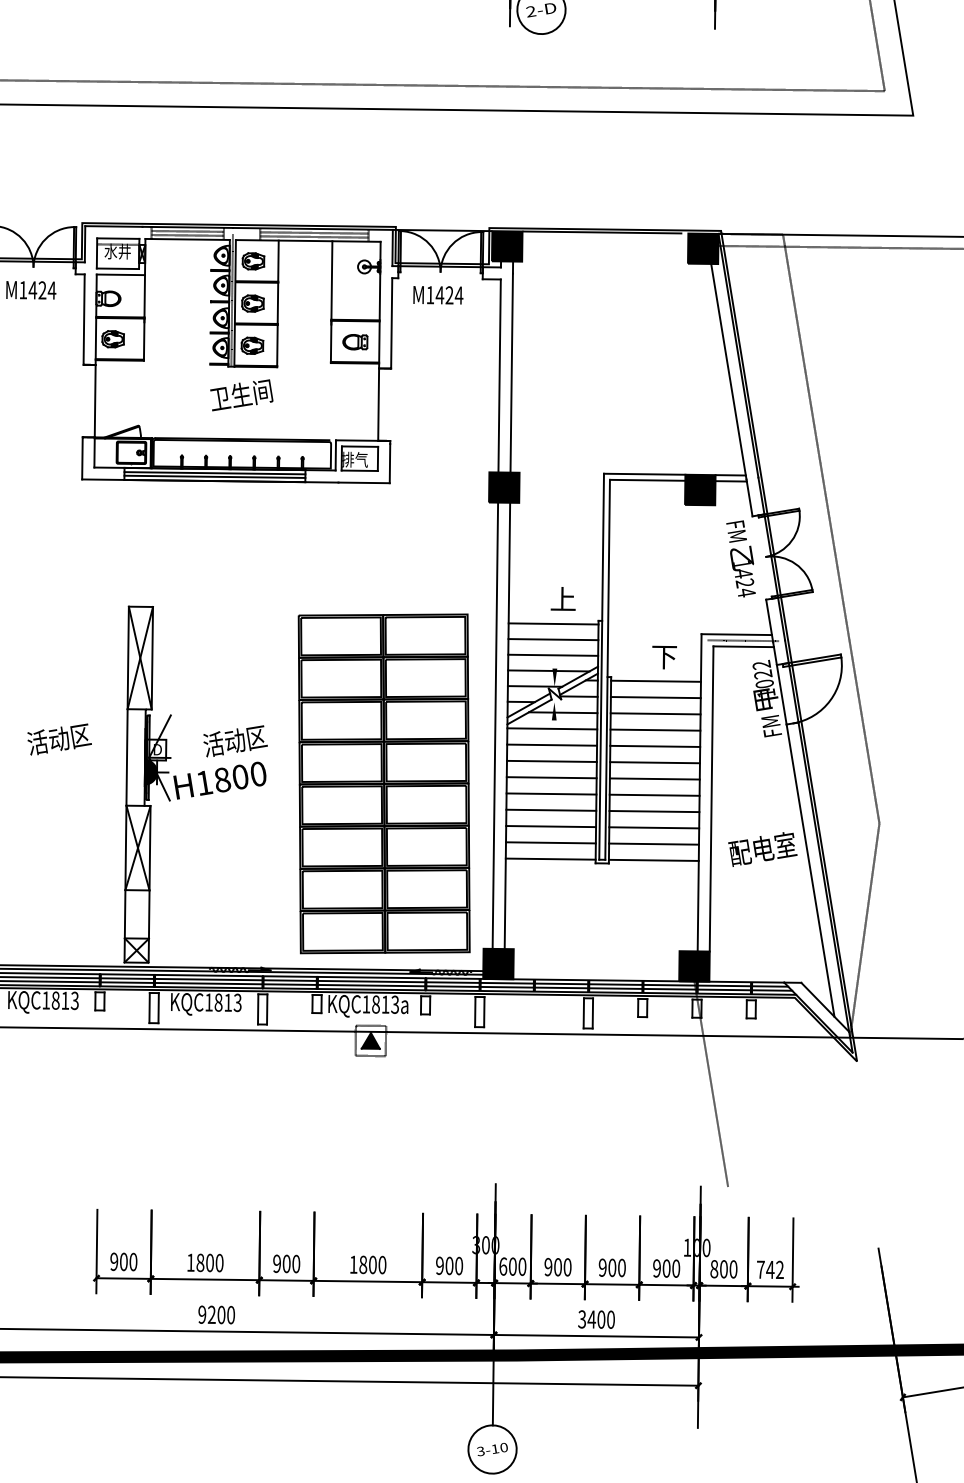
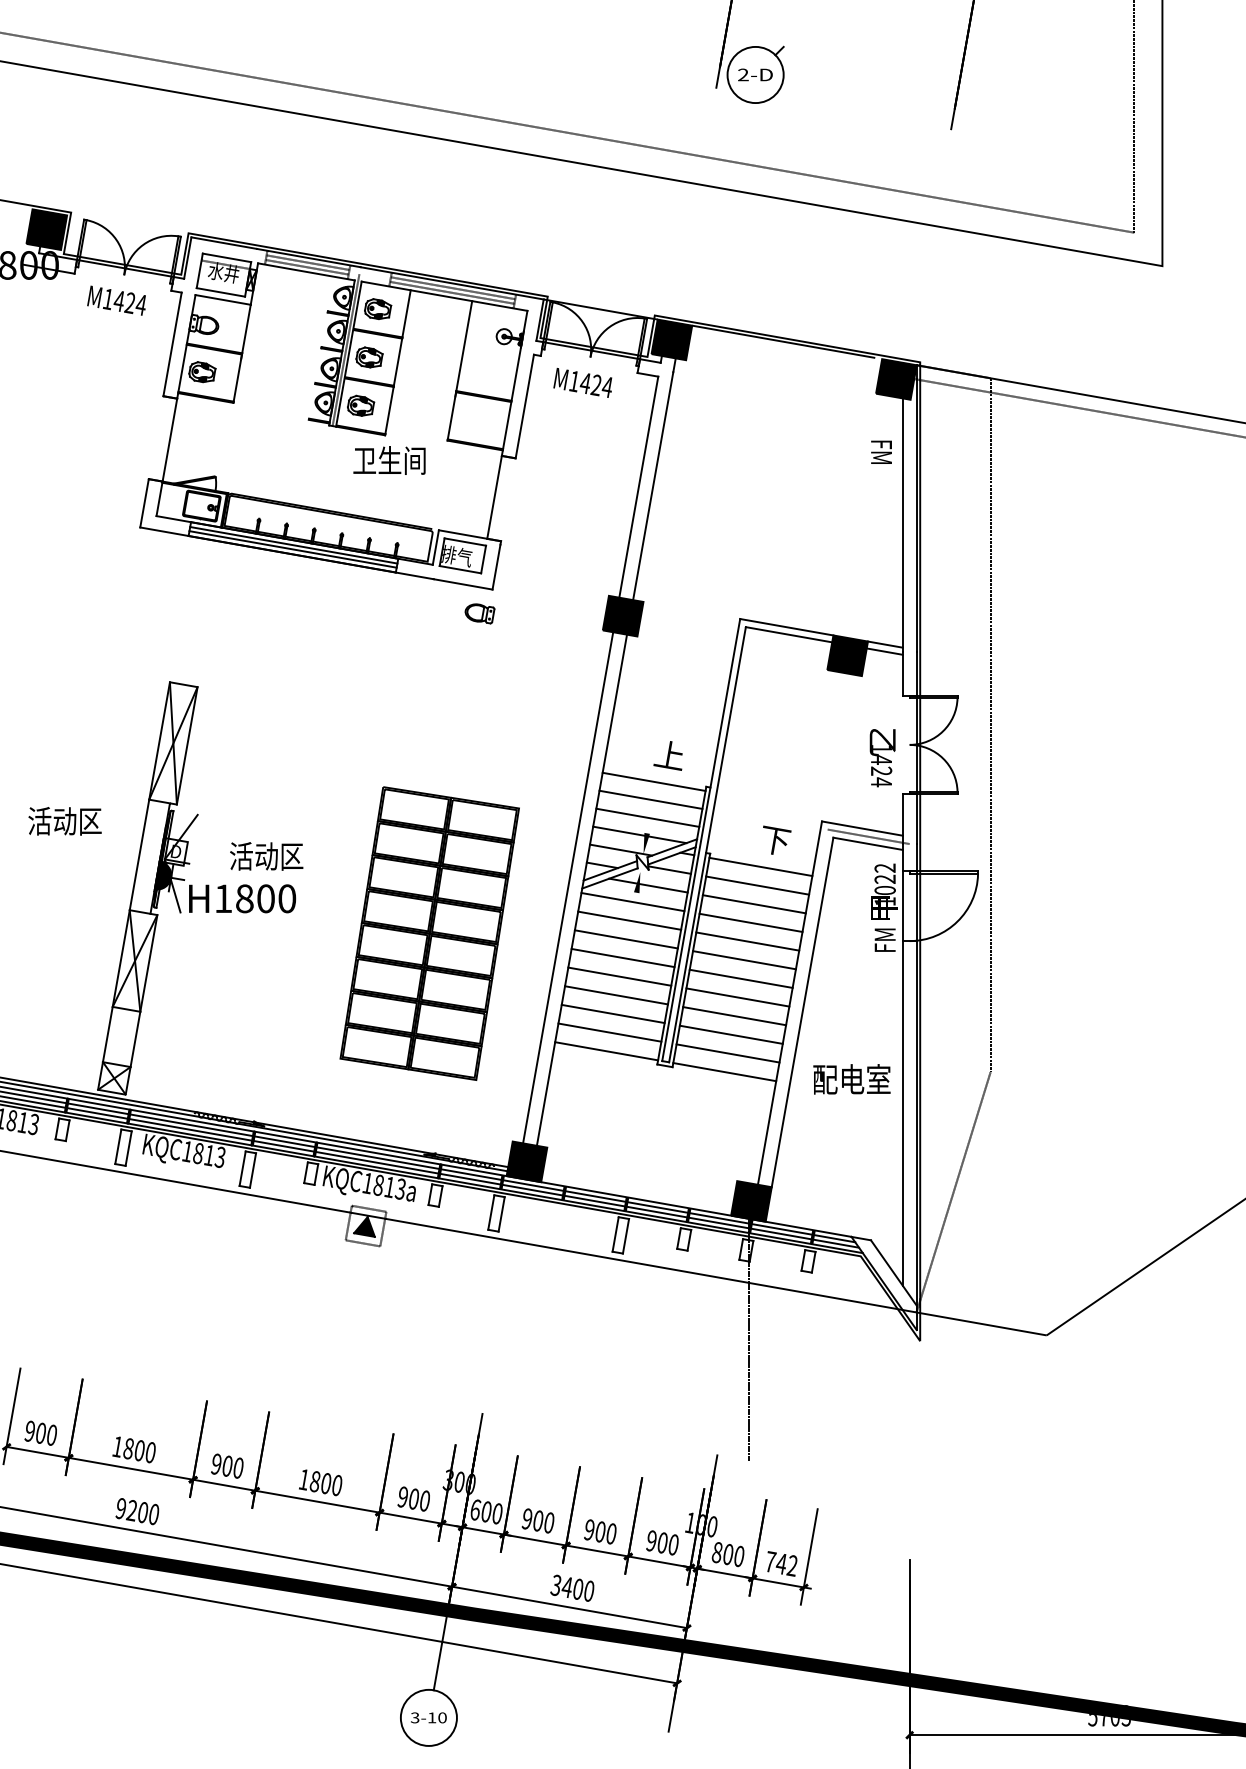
part: (355, 342) -> (479, 613), moved
text: (241, 395) -> (389, 460), moved
text: (736, 530) -> (881, 451), moved
part: (384, 783) -> (429, 933), size x0.7

